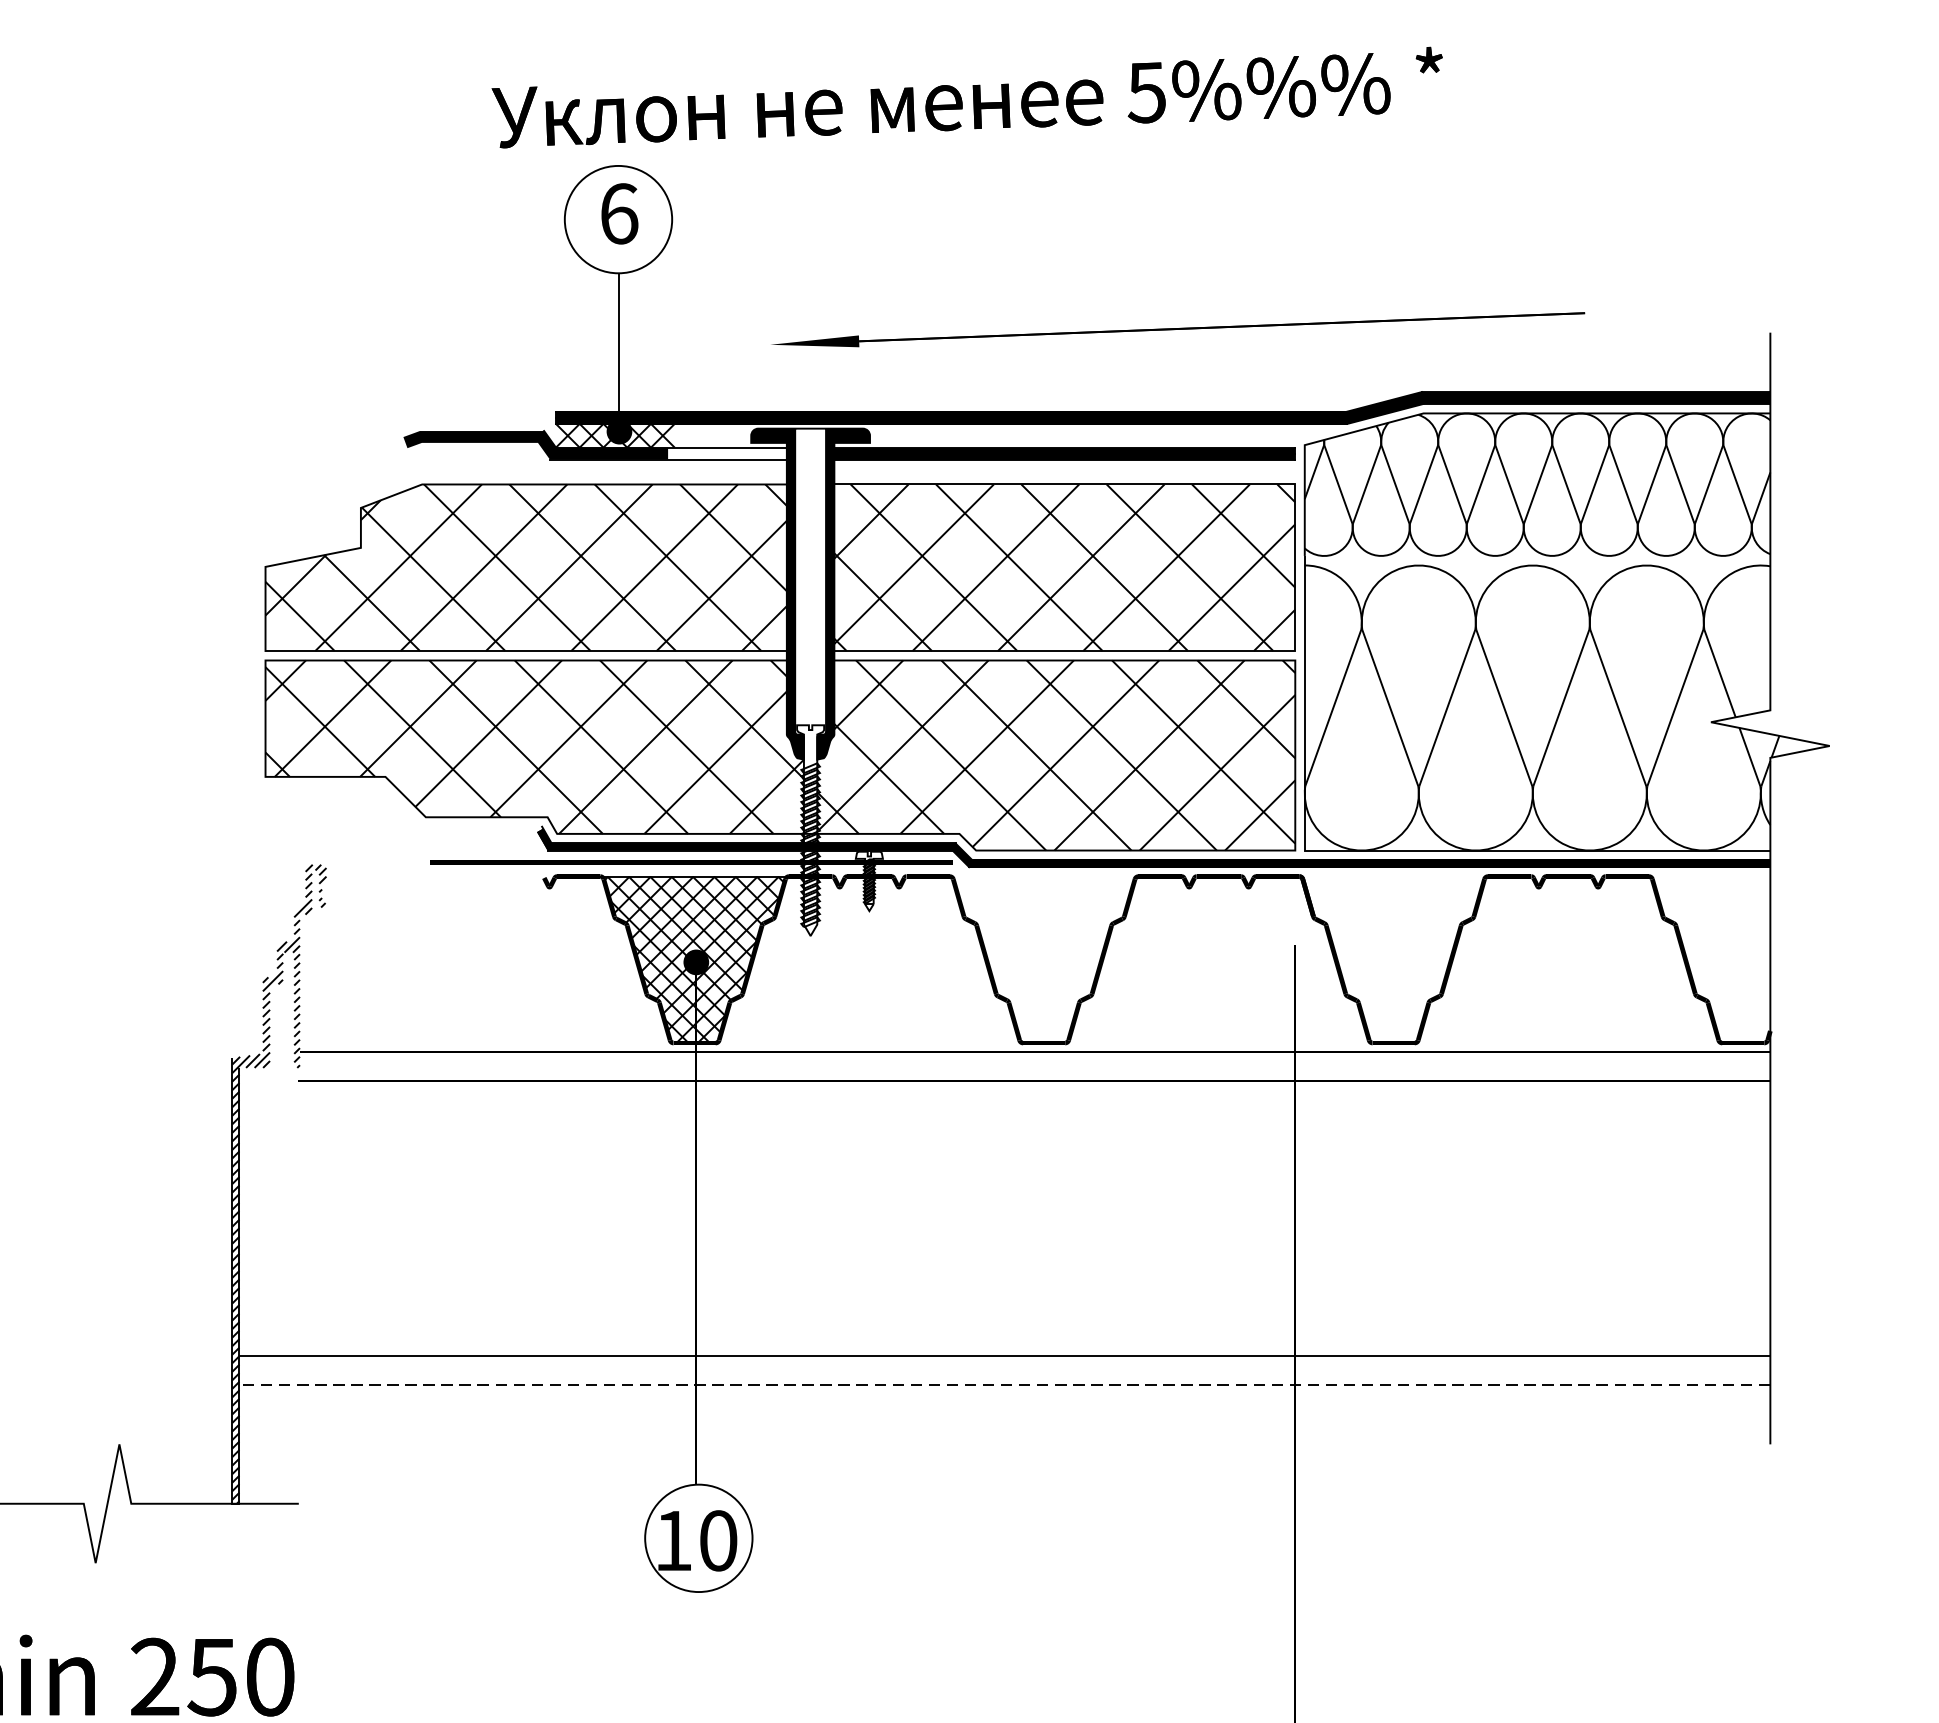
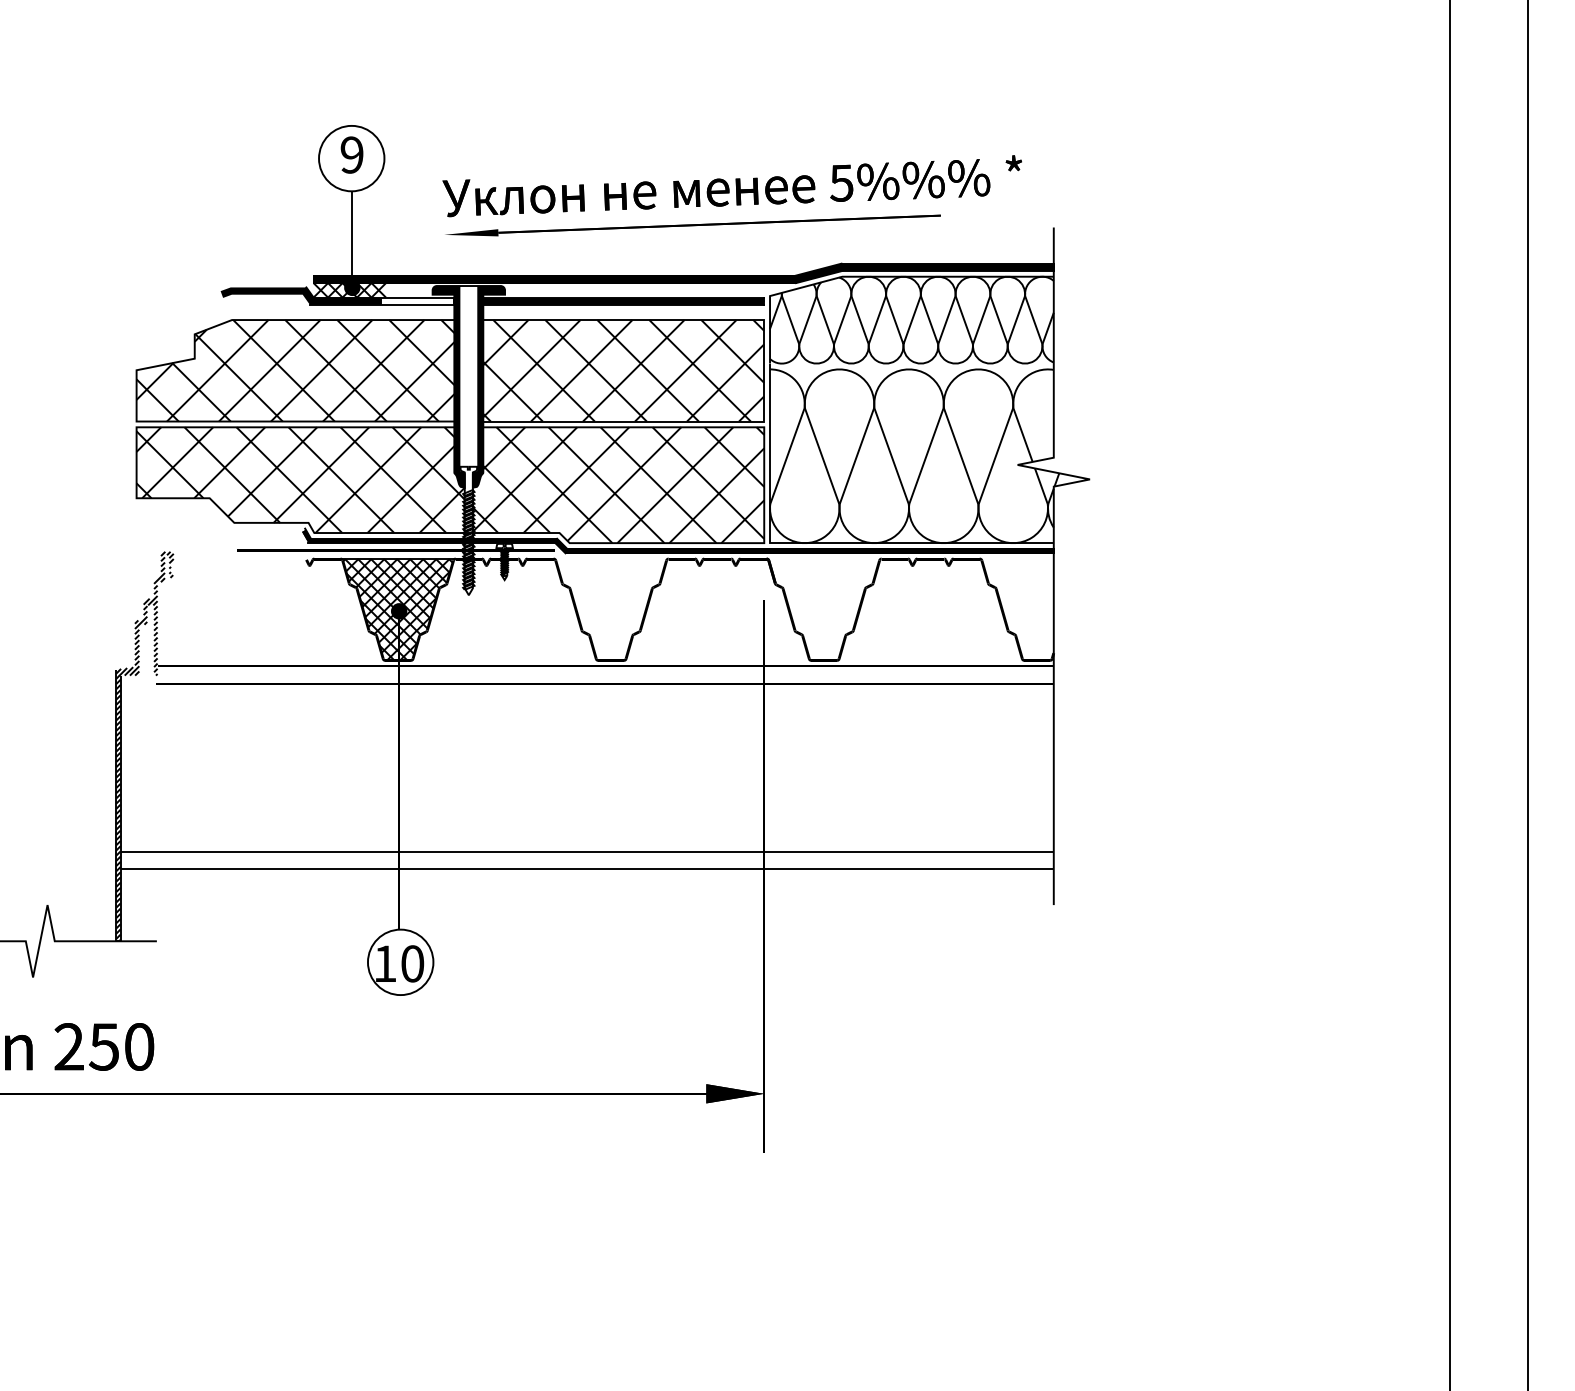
text: (965, 98) -> (731, 186), moved
text: (618, 212) -> (351, 154), 6 -> 9
line: (1005, 1384) -> (587, 868), dashed -> solid

